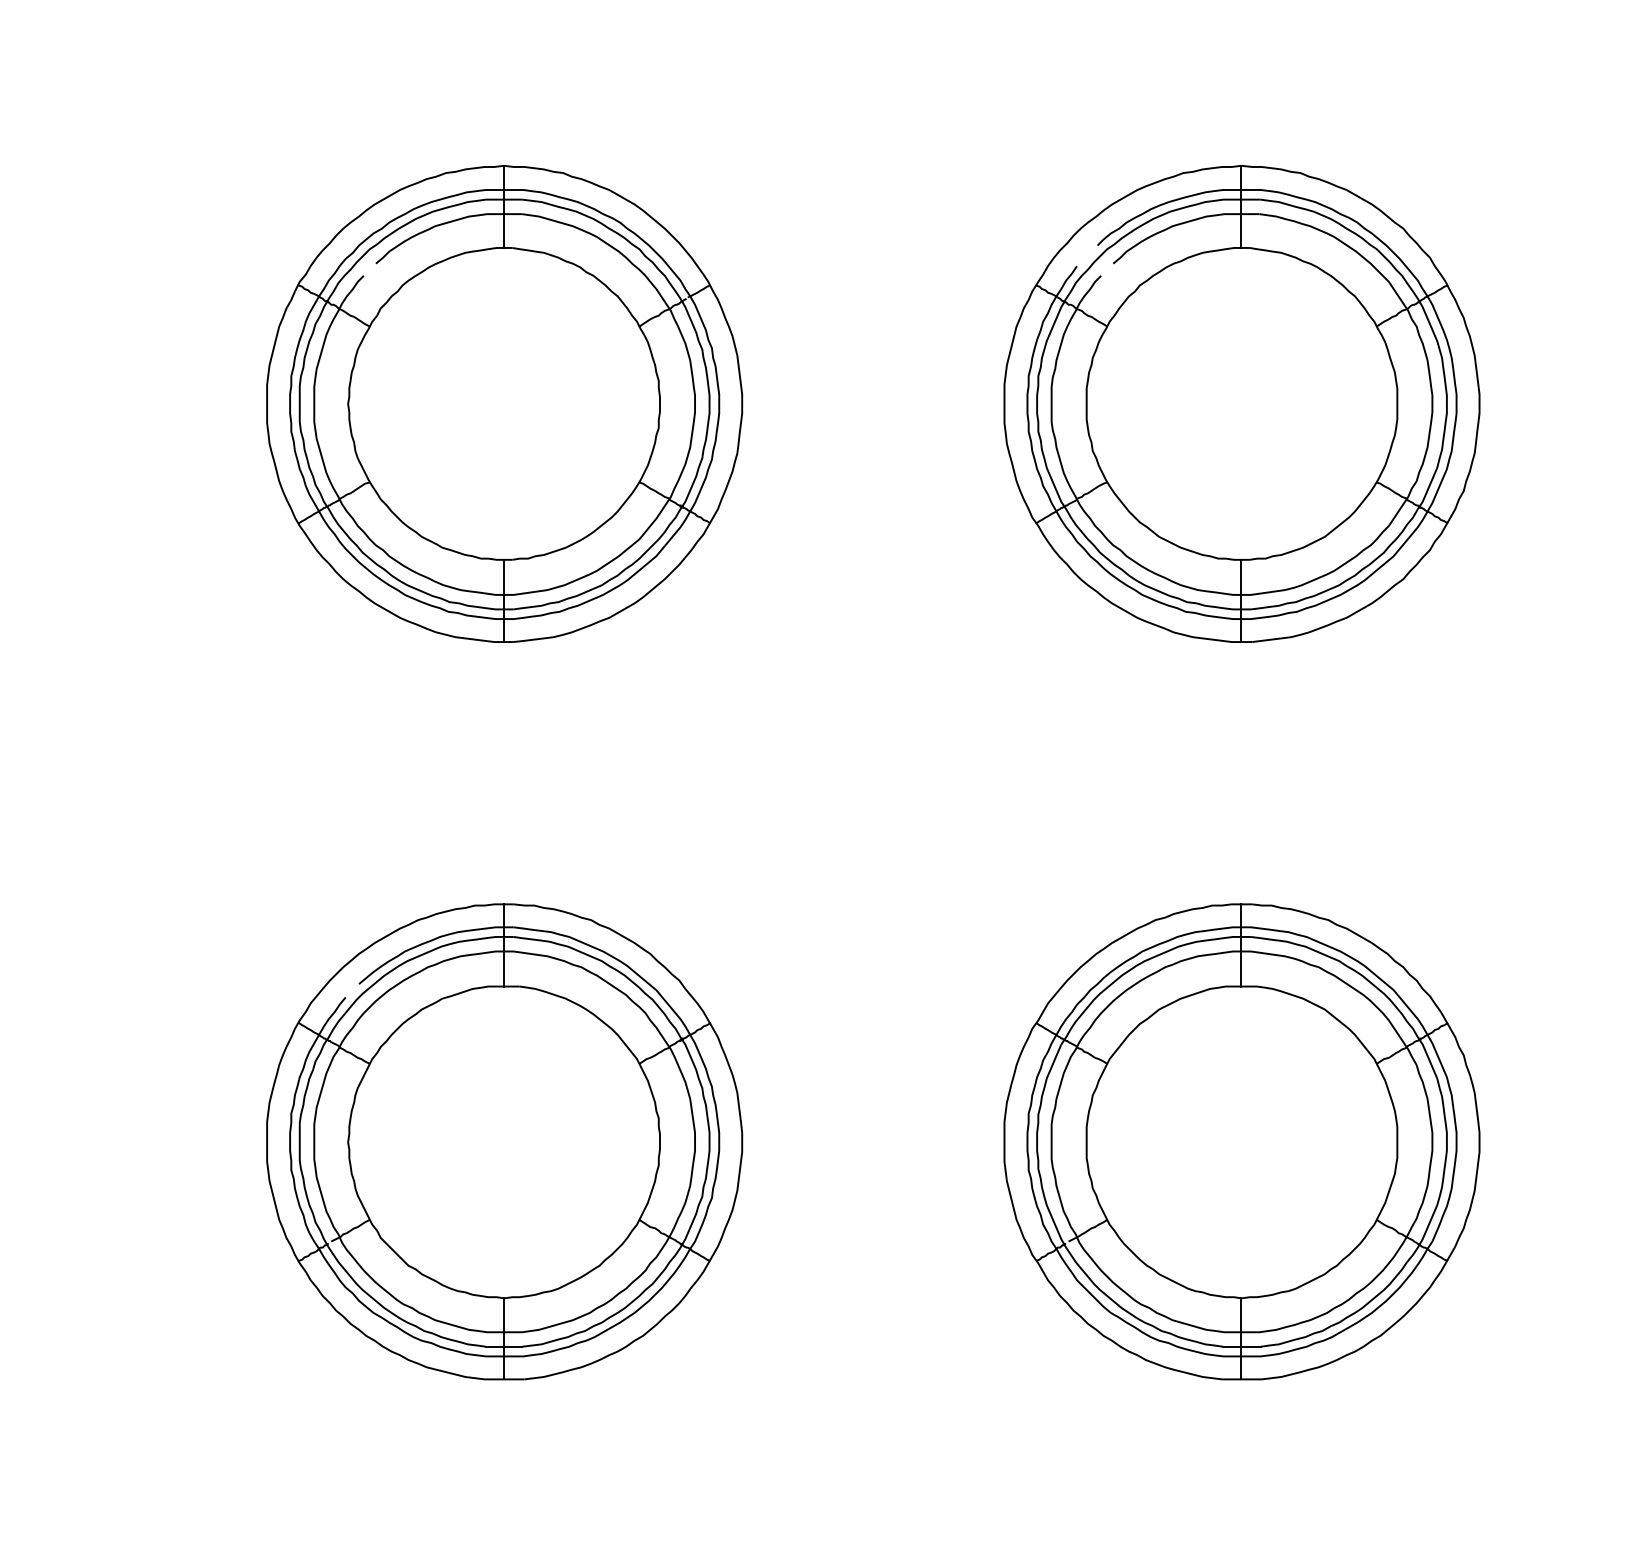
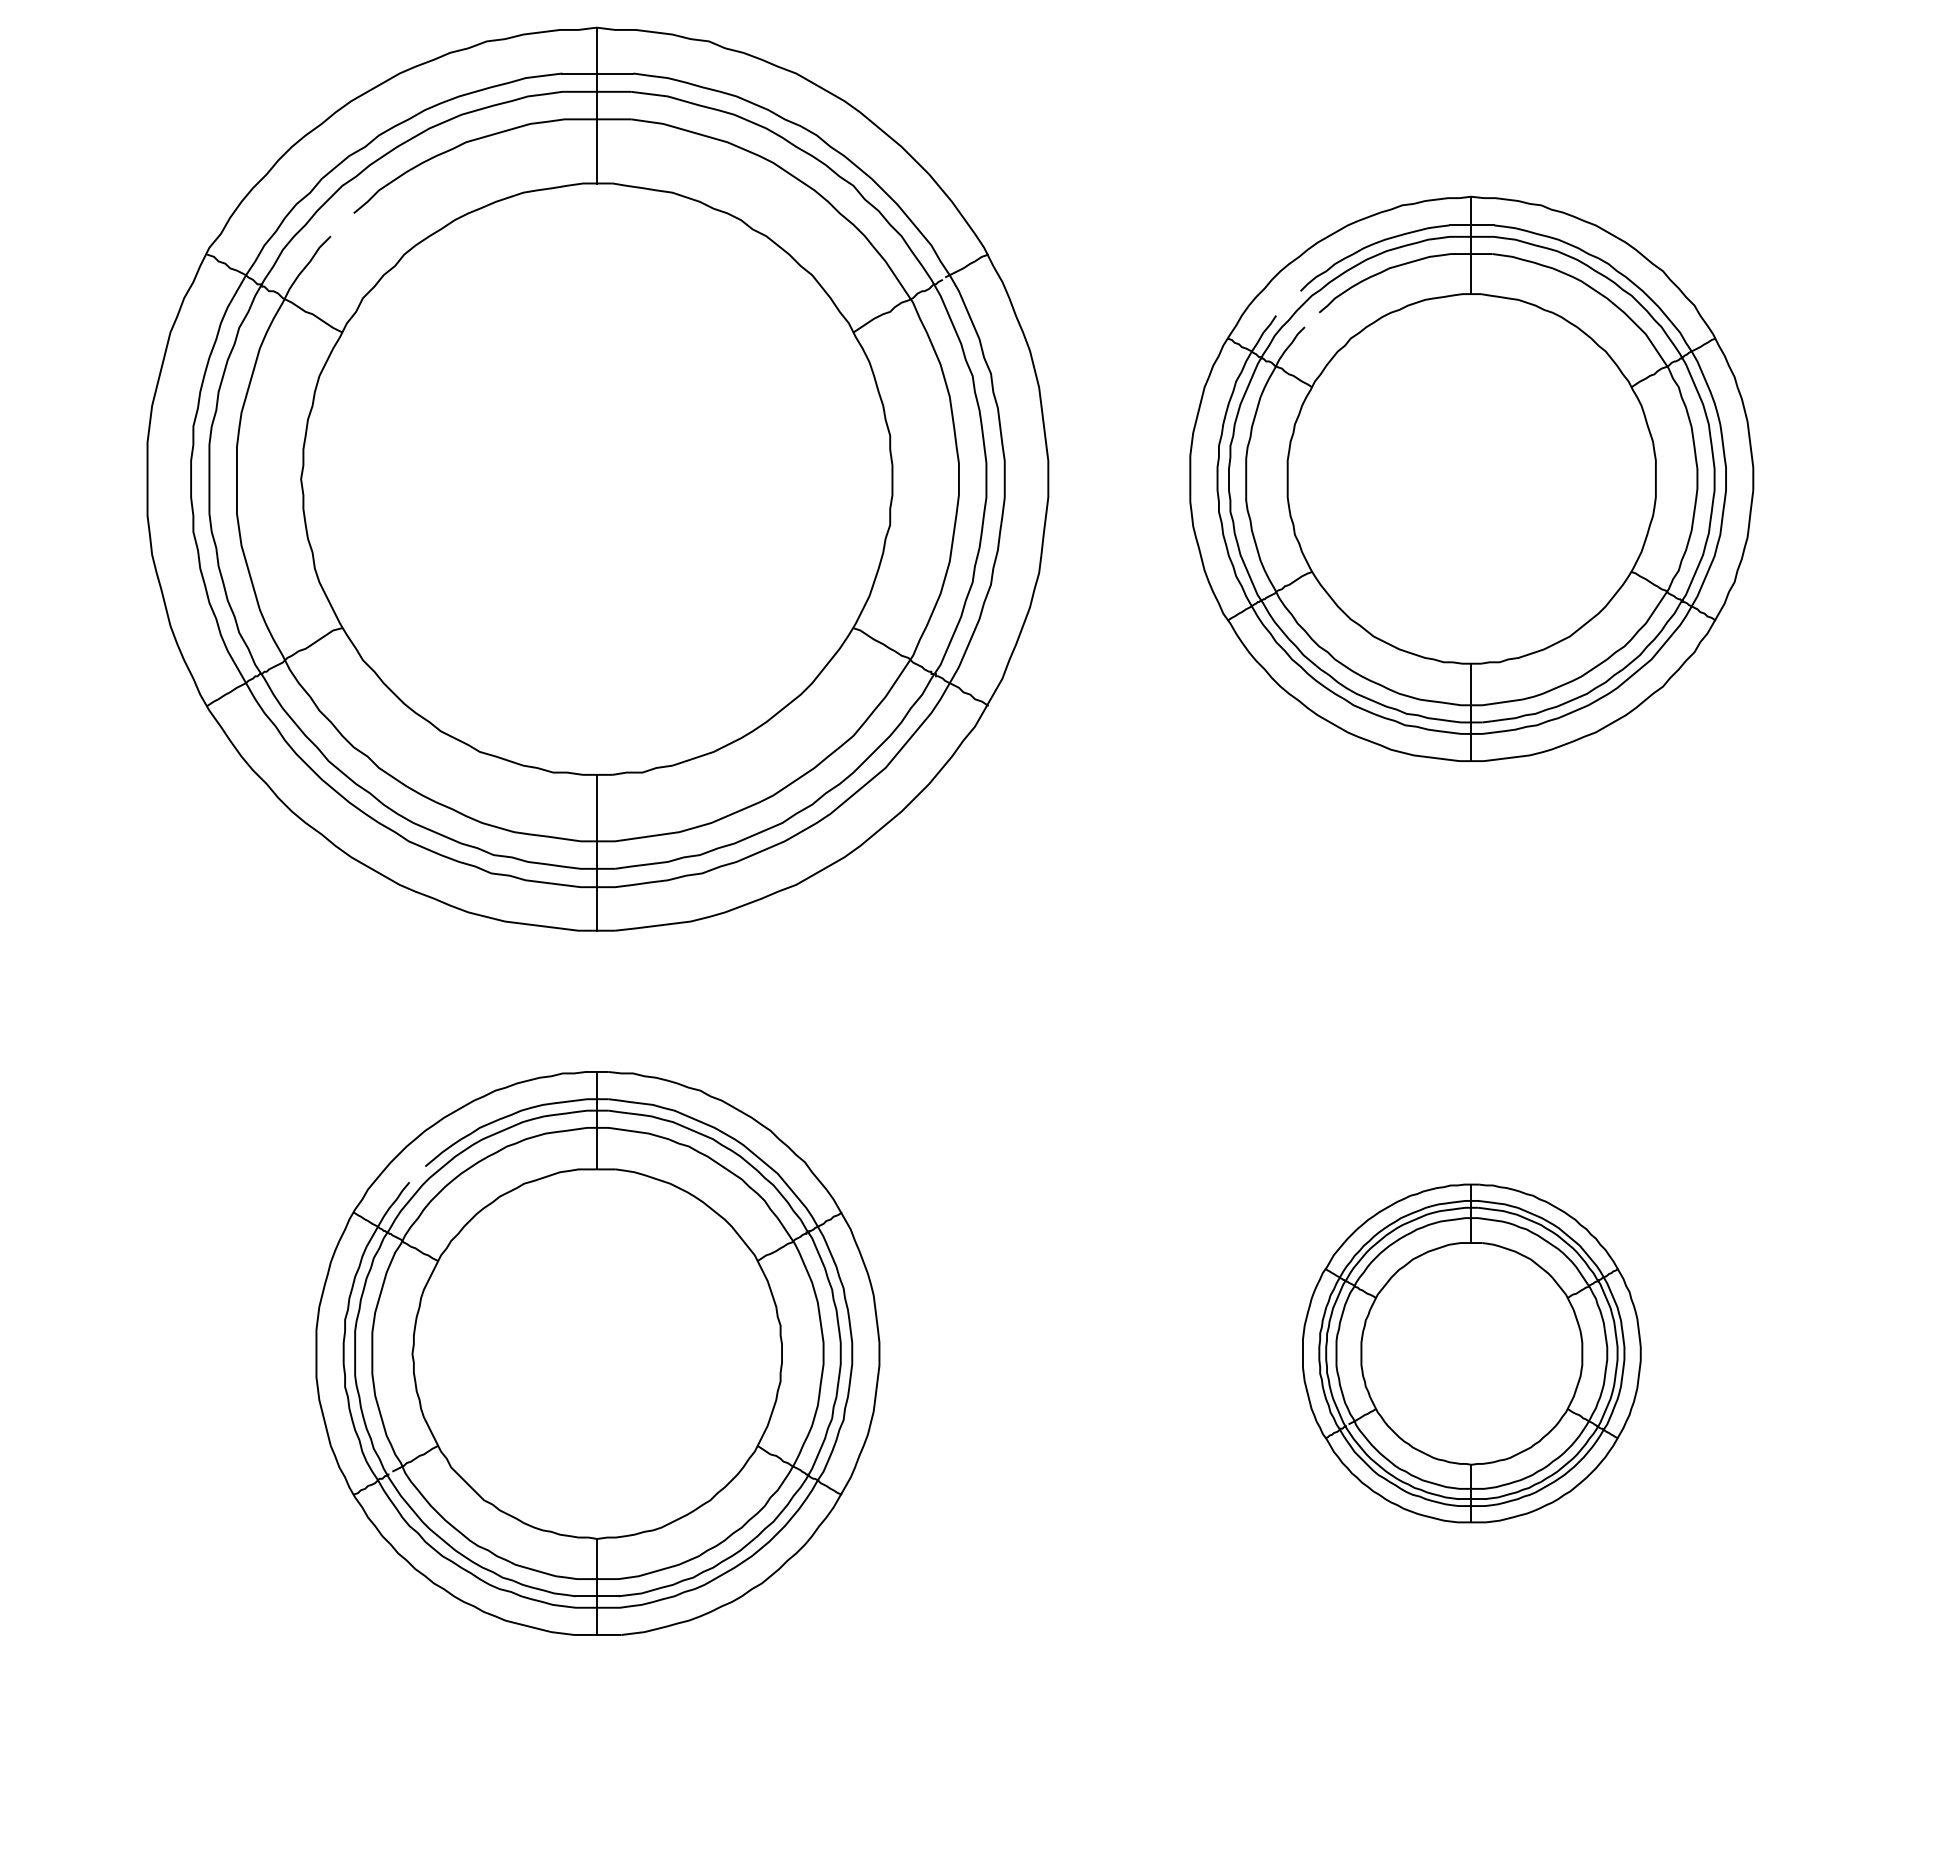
part: (504, 403) -> (597, 478), size x1.6
part: (1241, 1141) -> (1471, 1353), size x0.6

